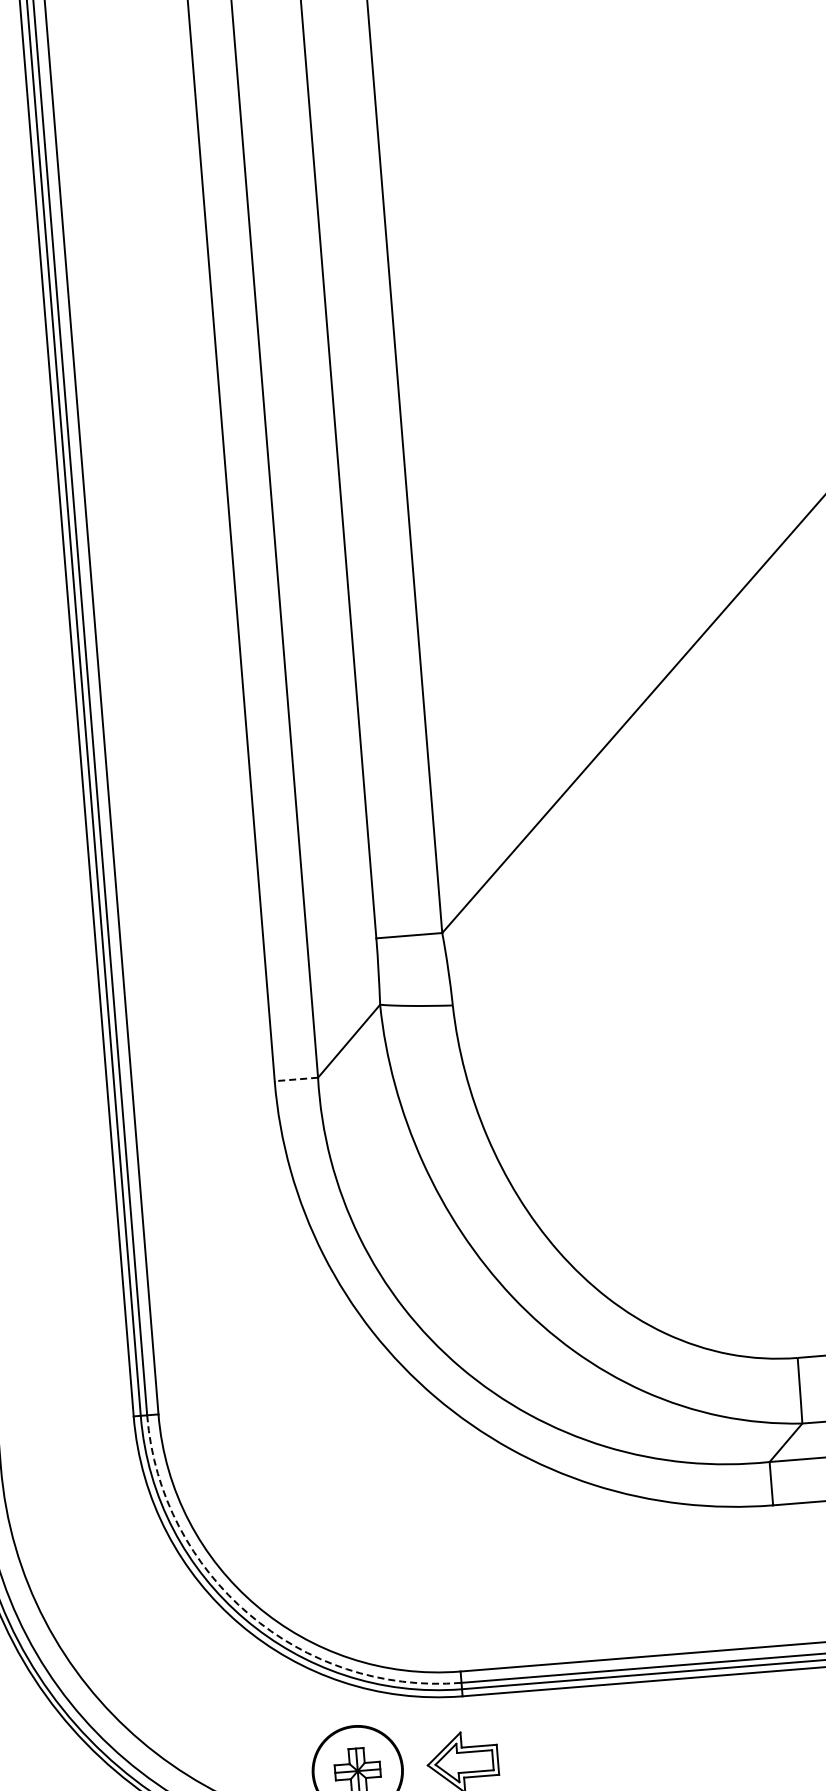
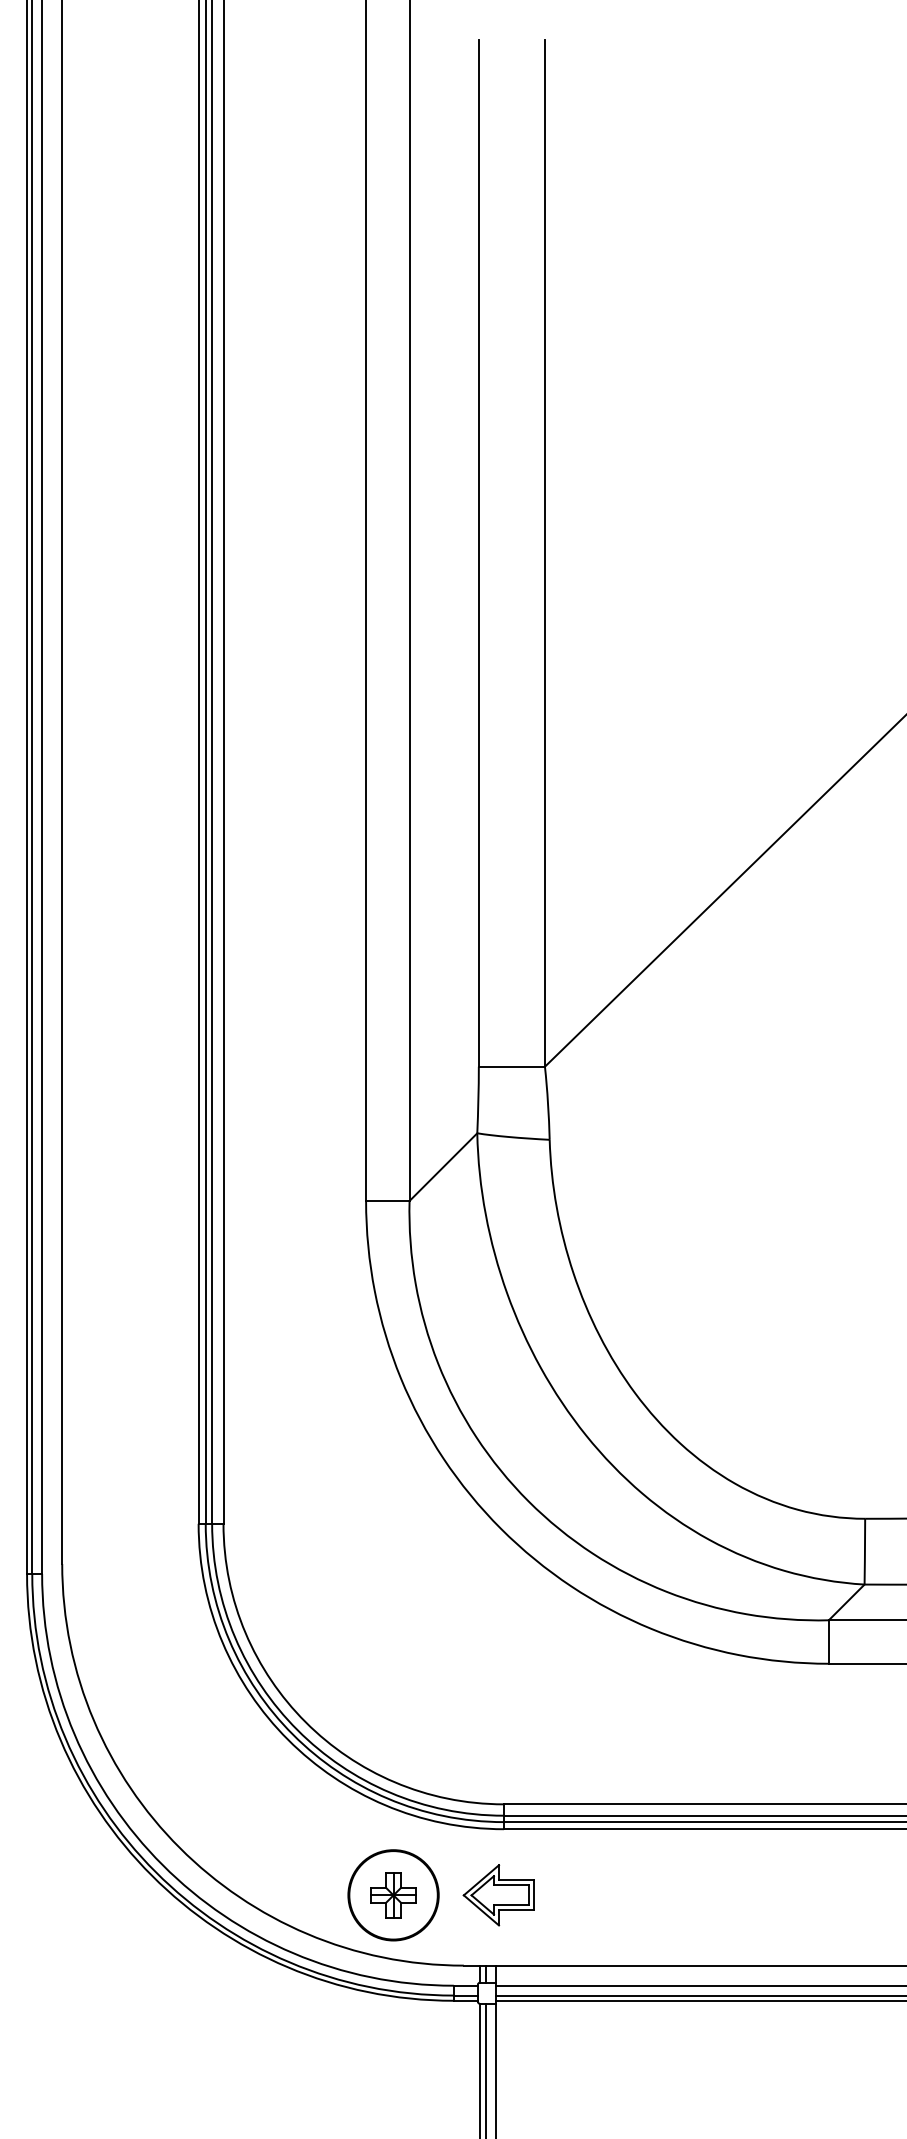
line: (296, 1079) -> (387, 1201), dashed -> solid
arc: (248, 1614) -> (297, 1730), dashed -> solid

